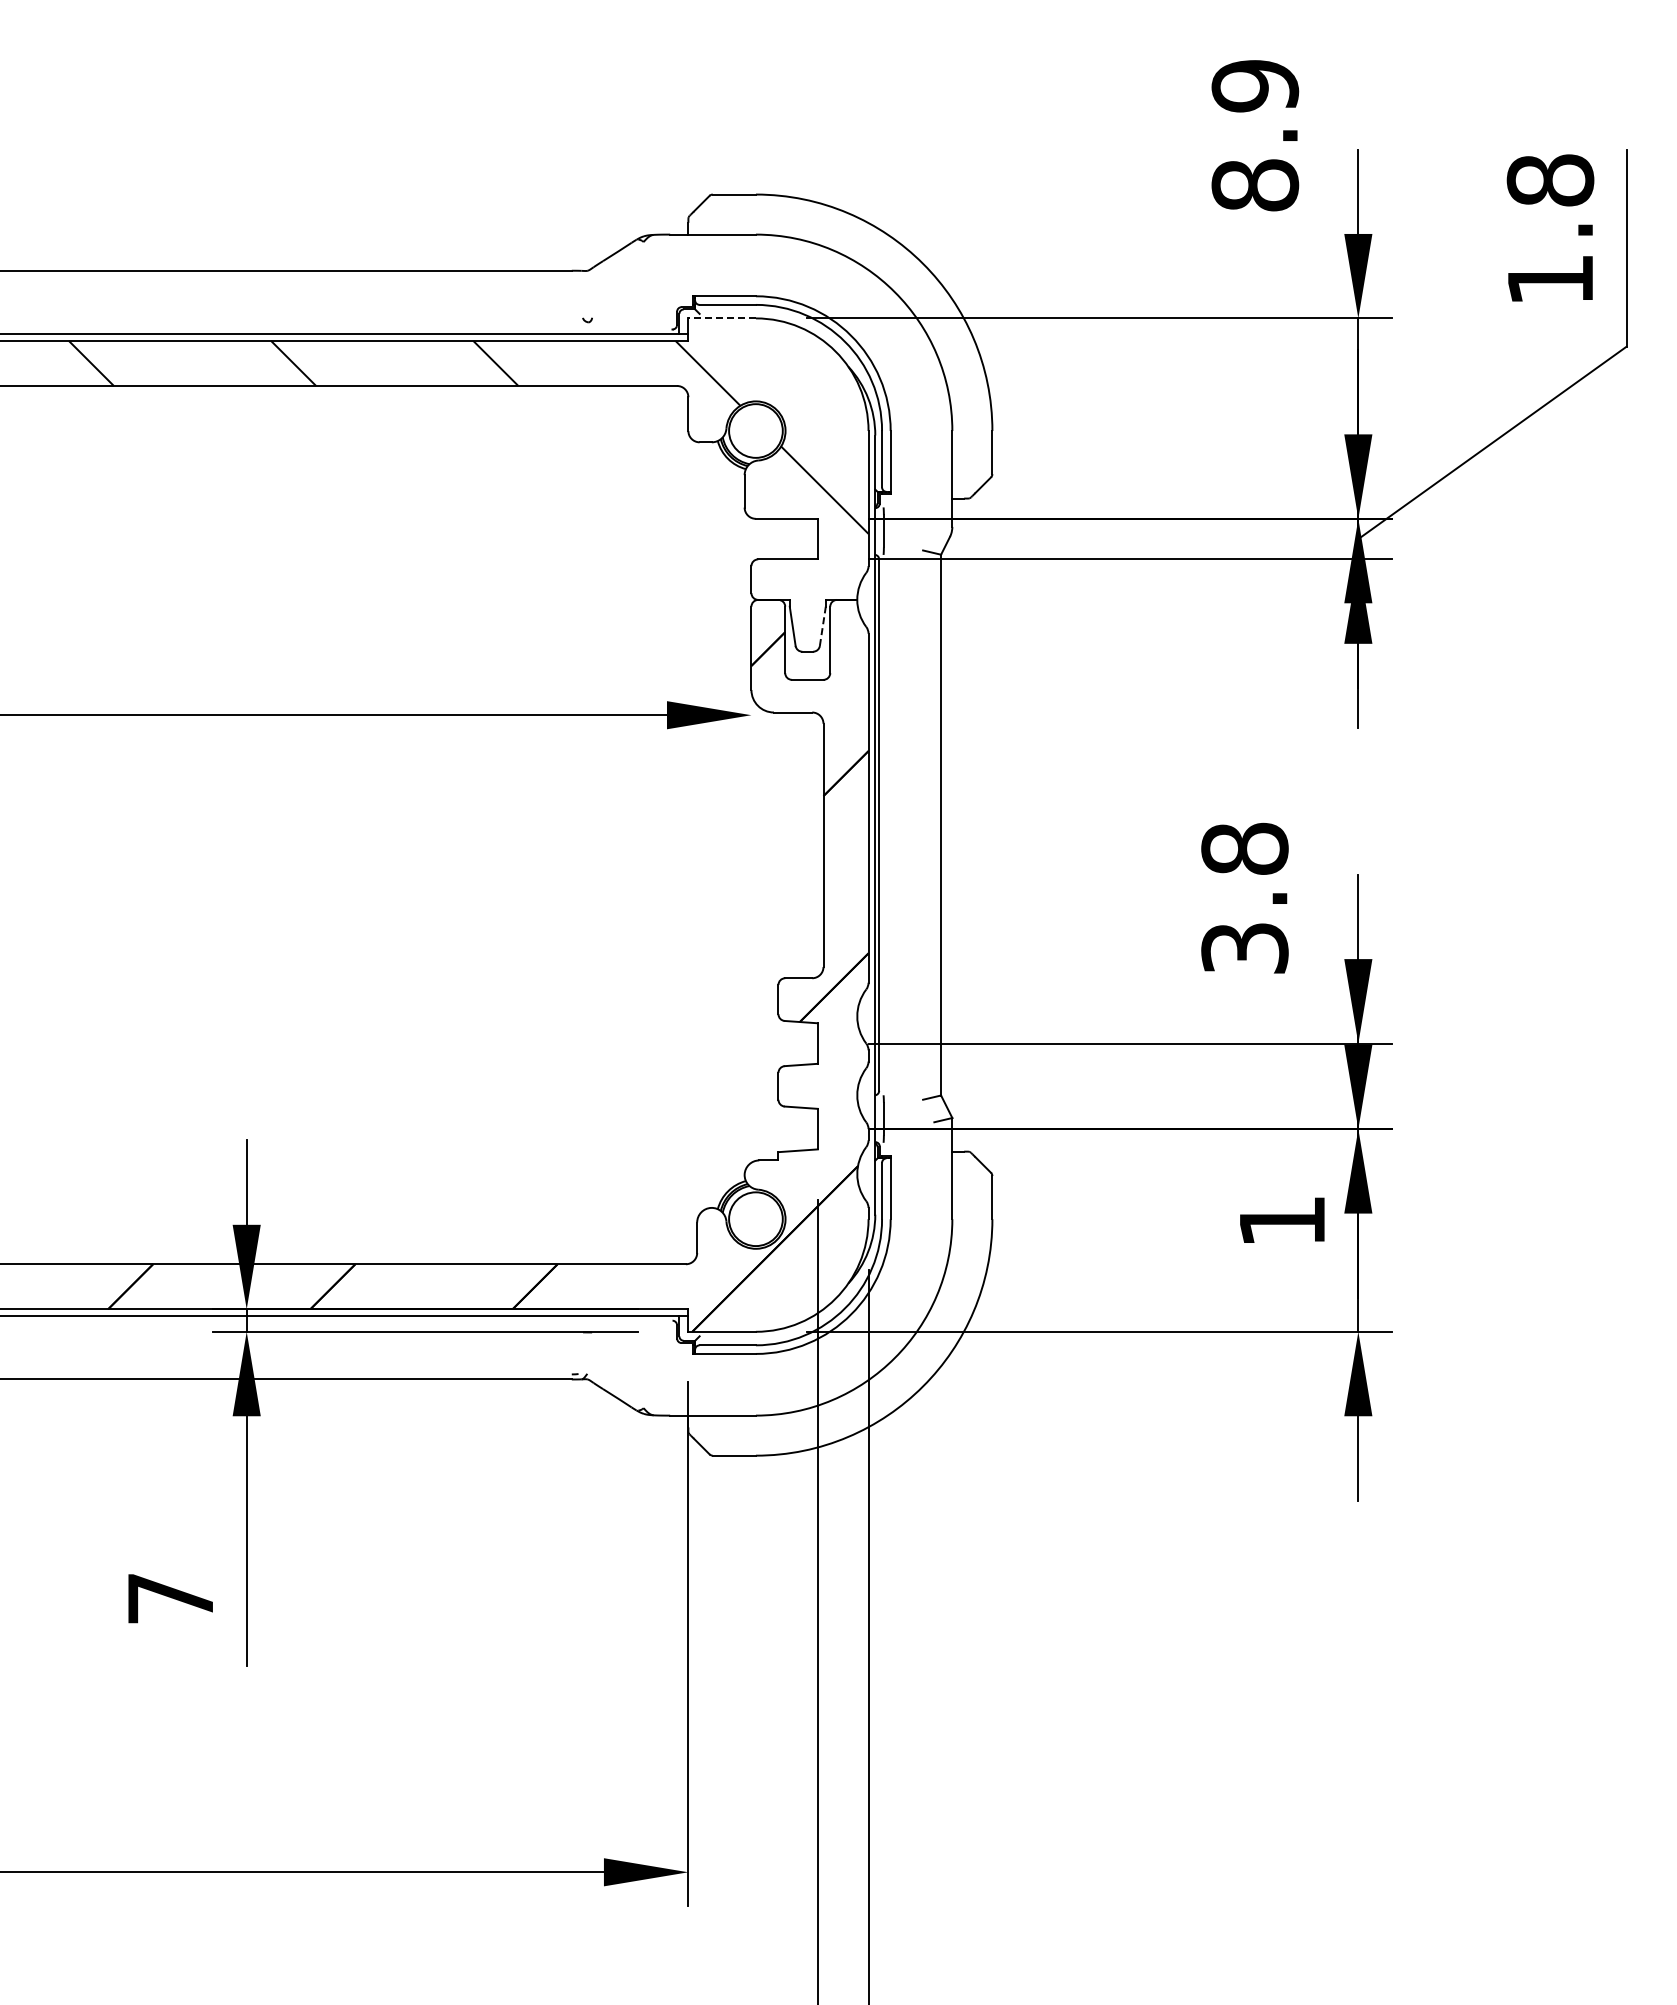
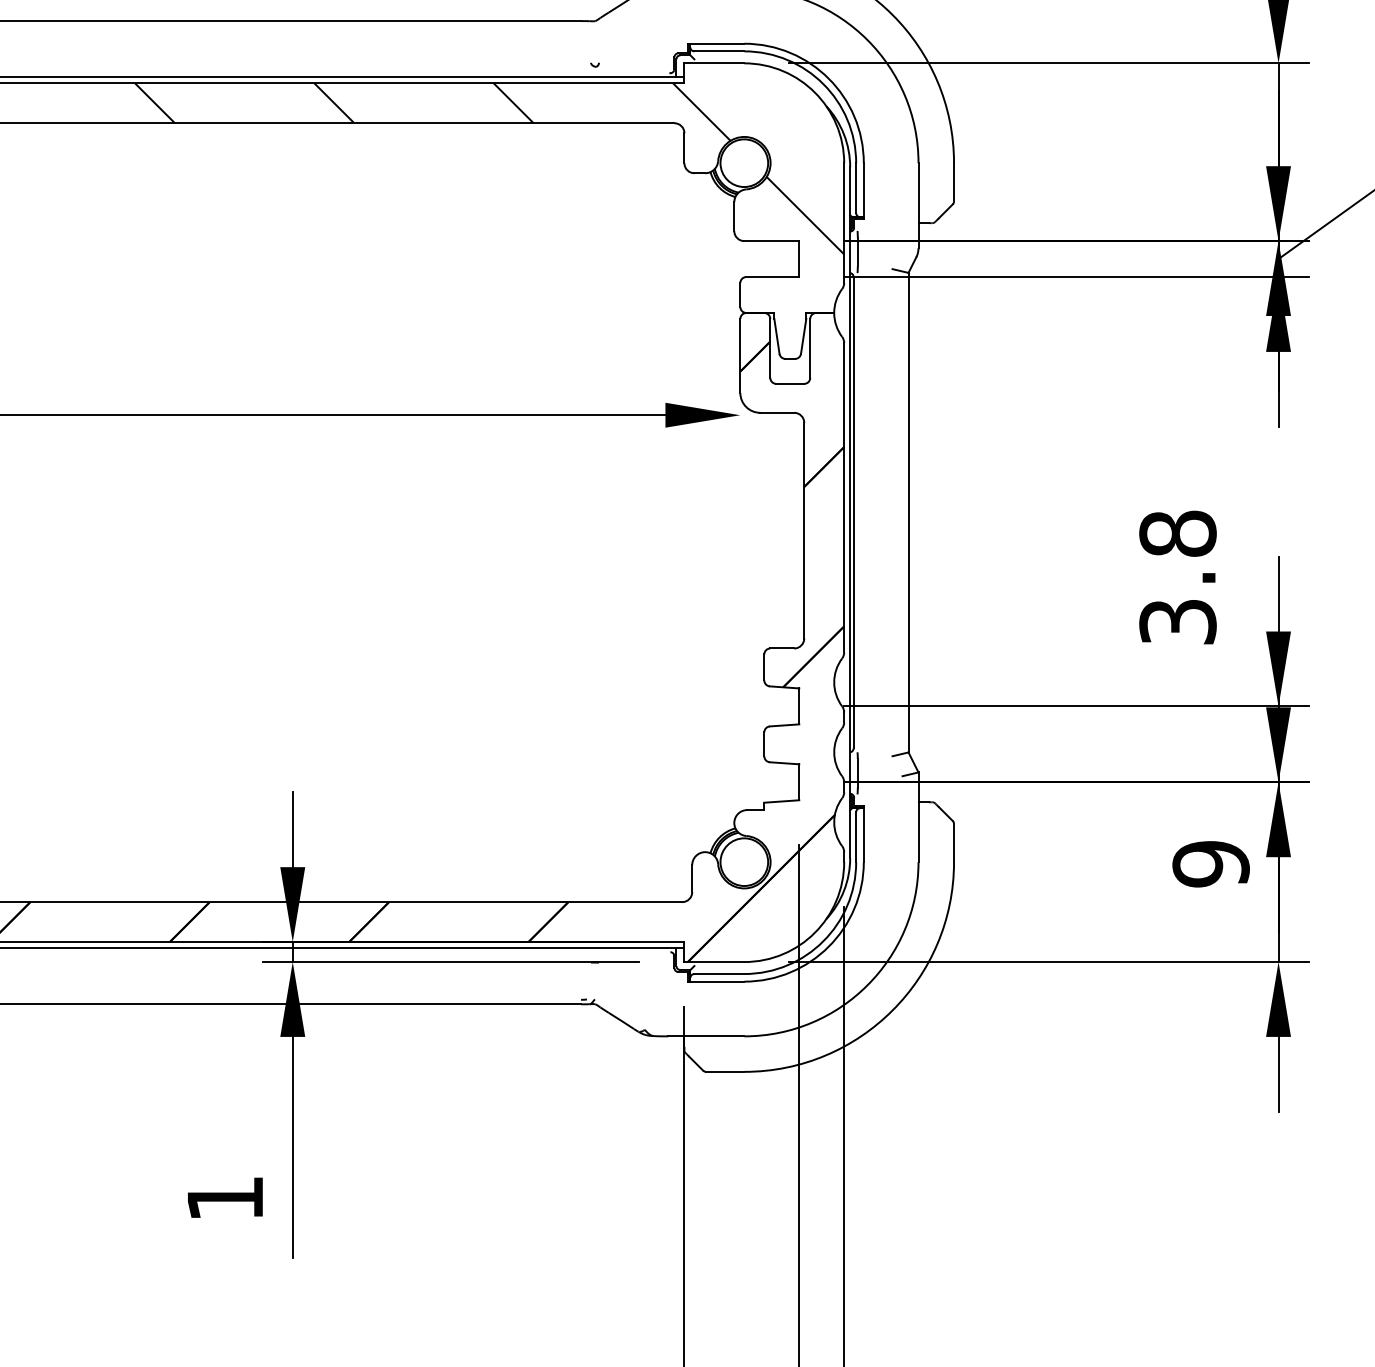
line: (722, 318) -> (714, 63), dashed -> solid
line: (822, 626) -> (803, 336), dashed -> solid
text: (1282, 1221) -> (1211, 864), 1 -> 9
text: (170, 1598) -> (225, 1198), 7 -> 1

